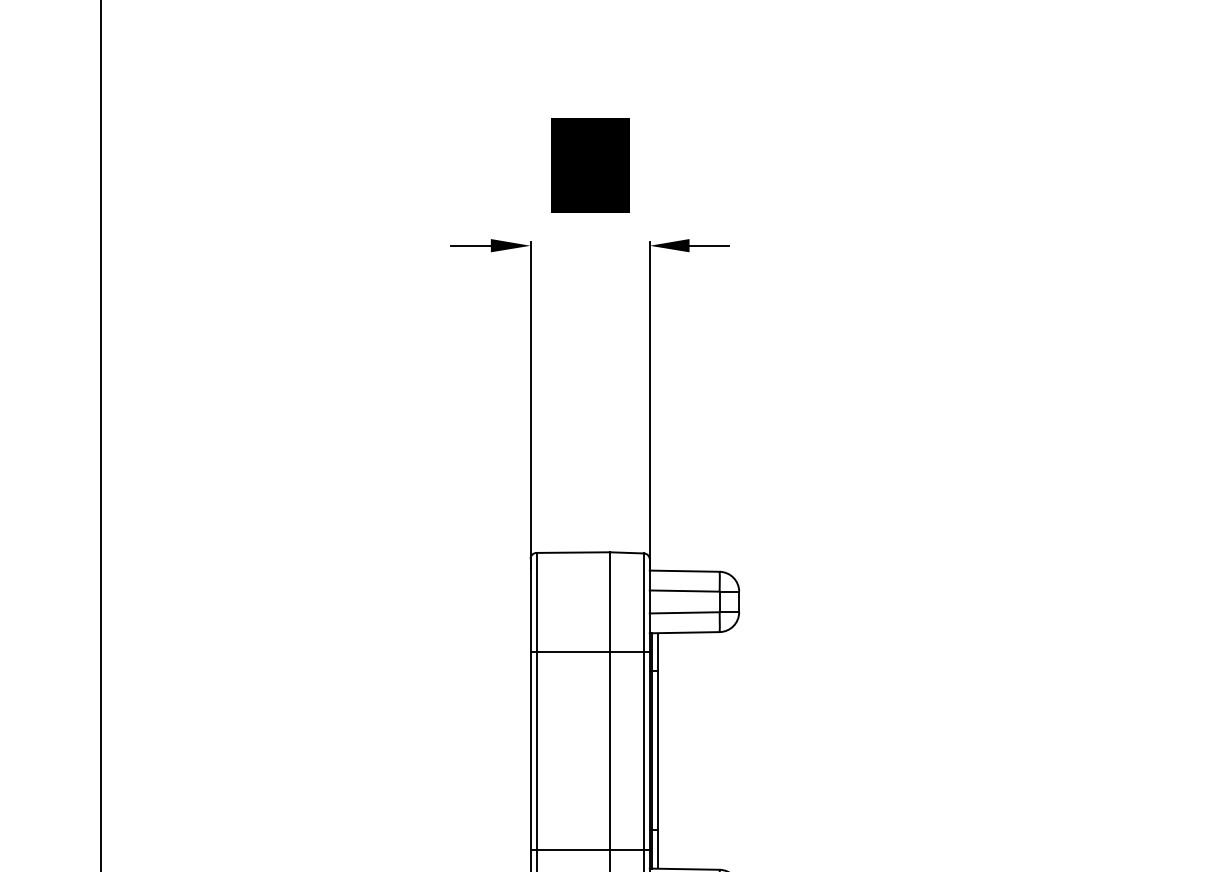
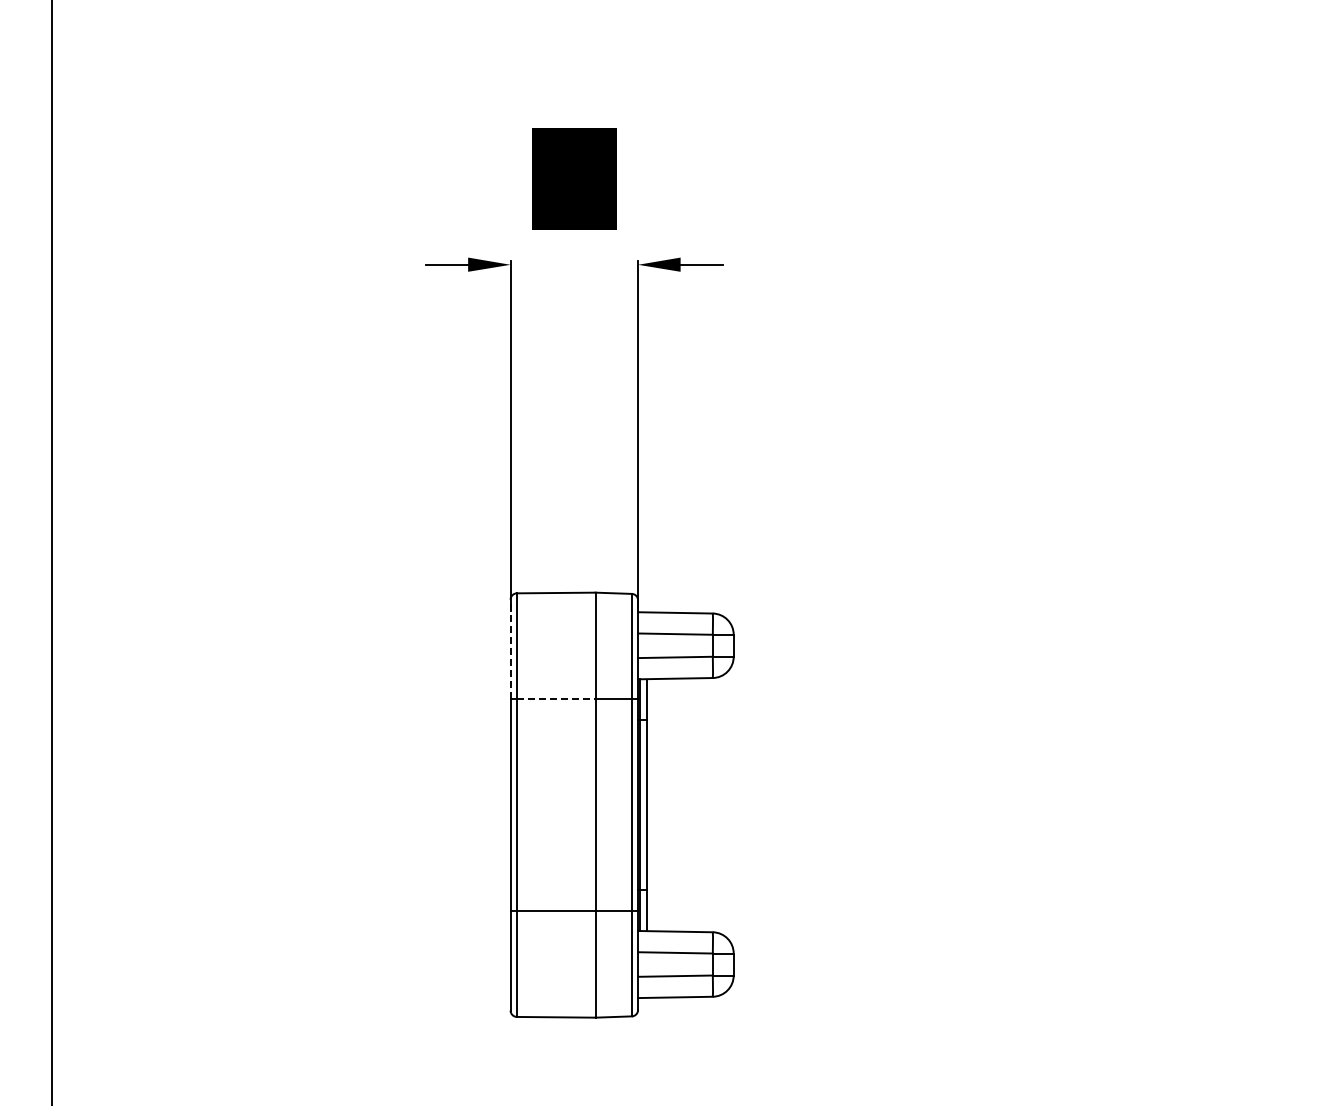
line: (530, 605) -> (510, 649), solid -> dashed
line: (573, 651) -> (556, 698), solid -> dashed

